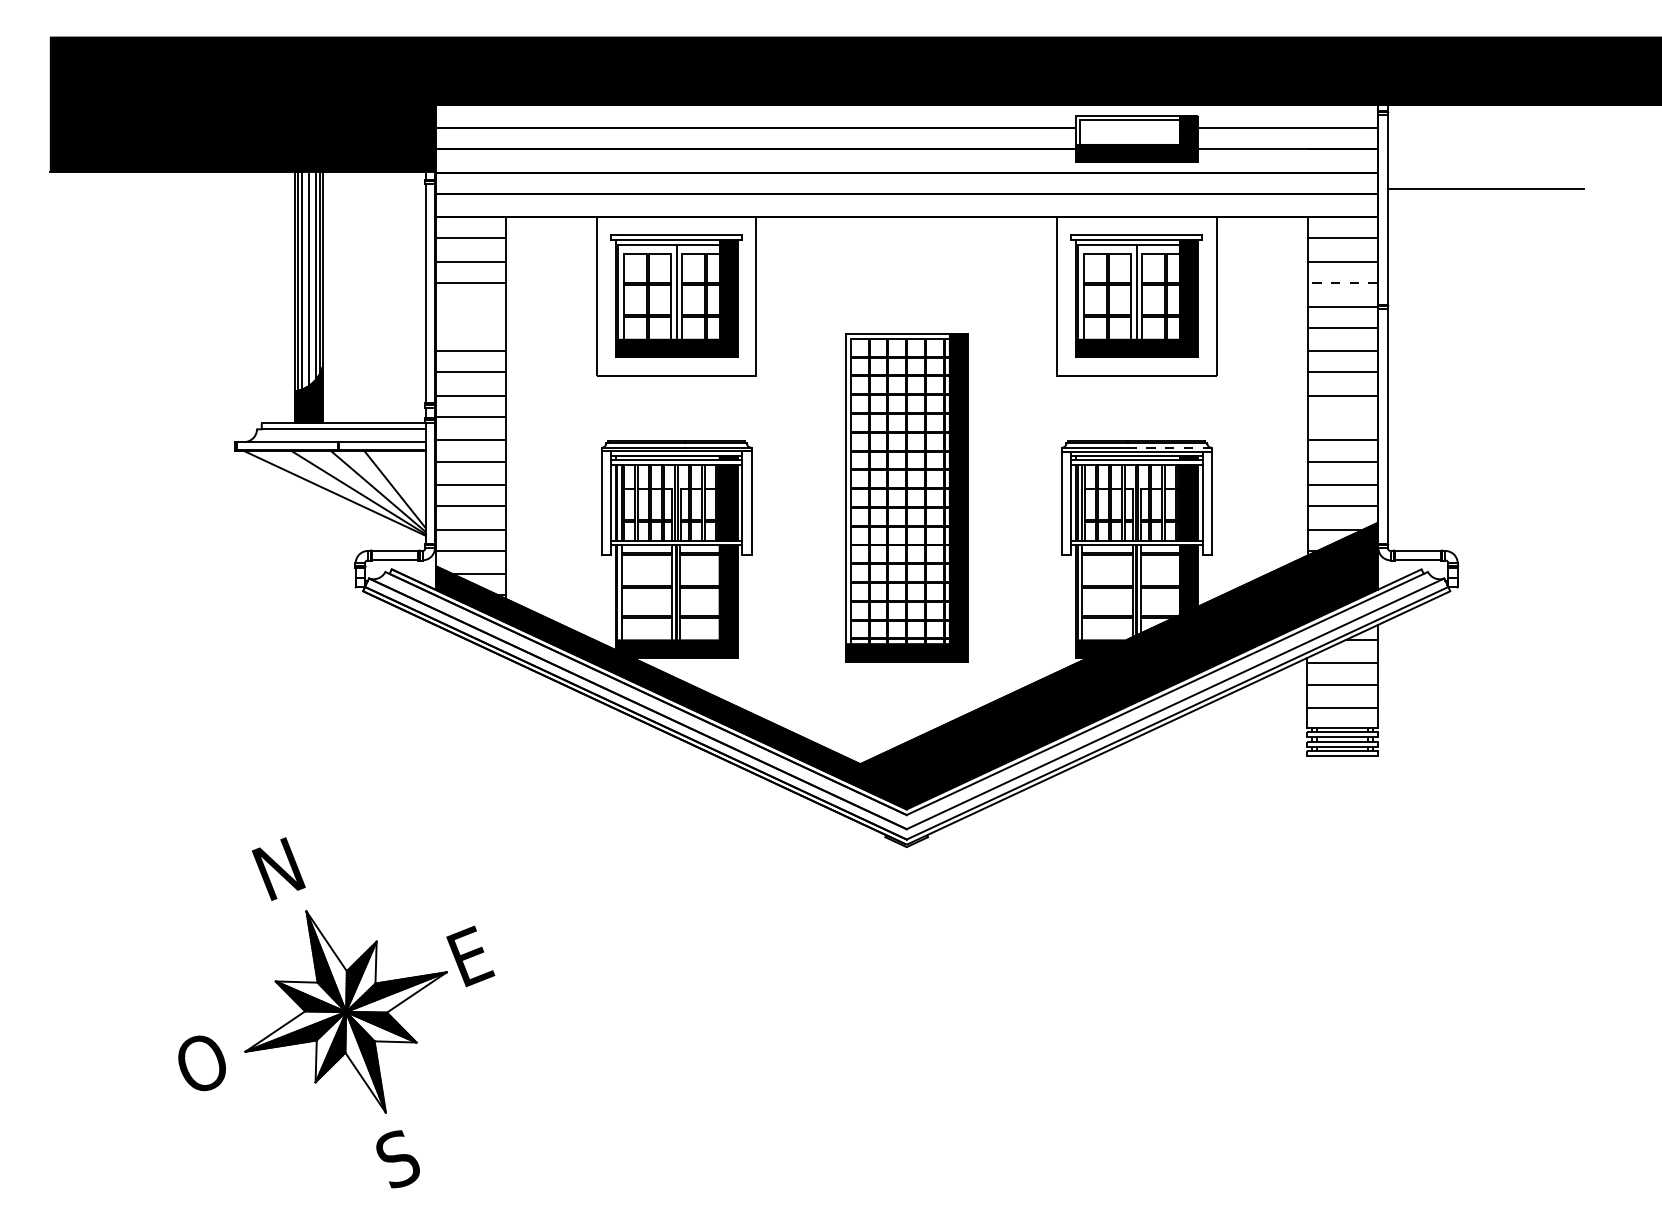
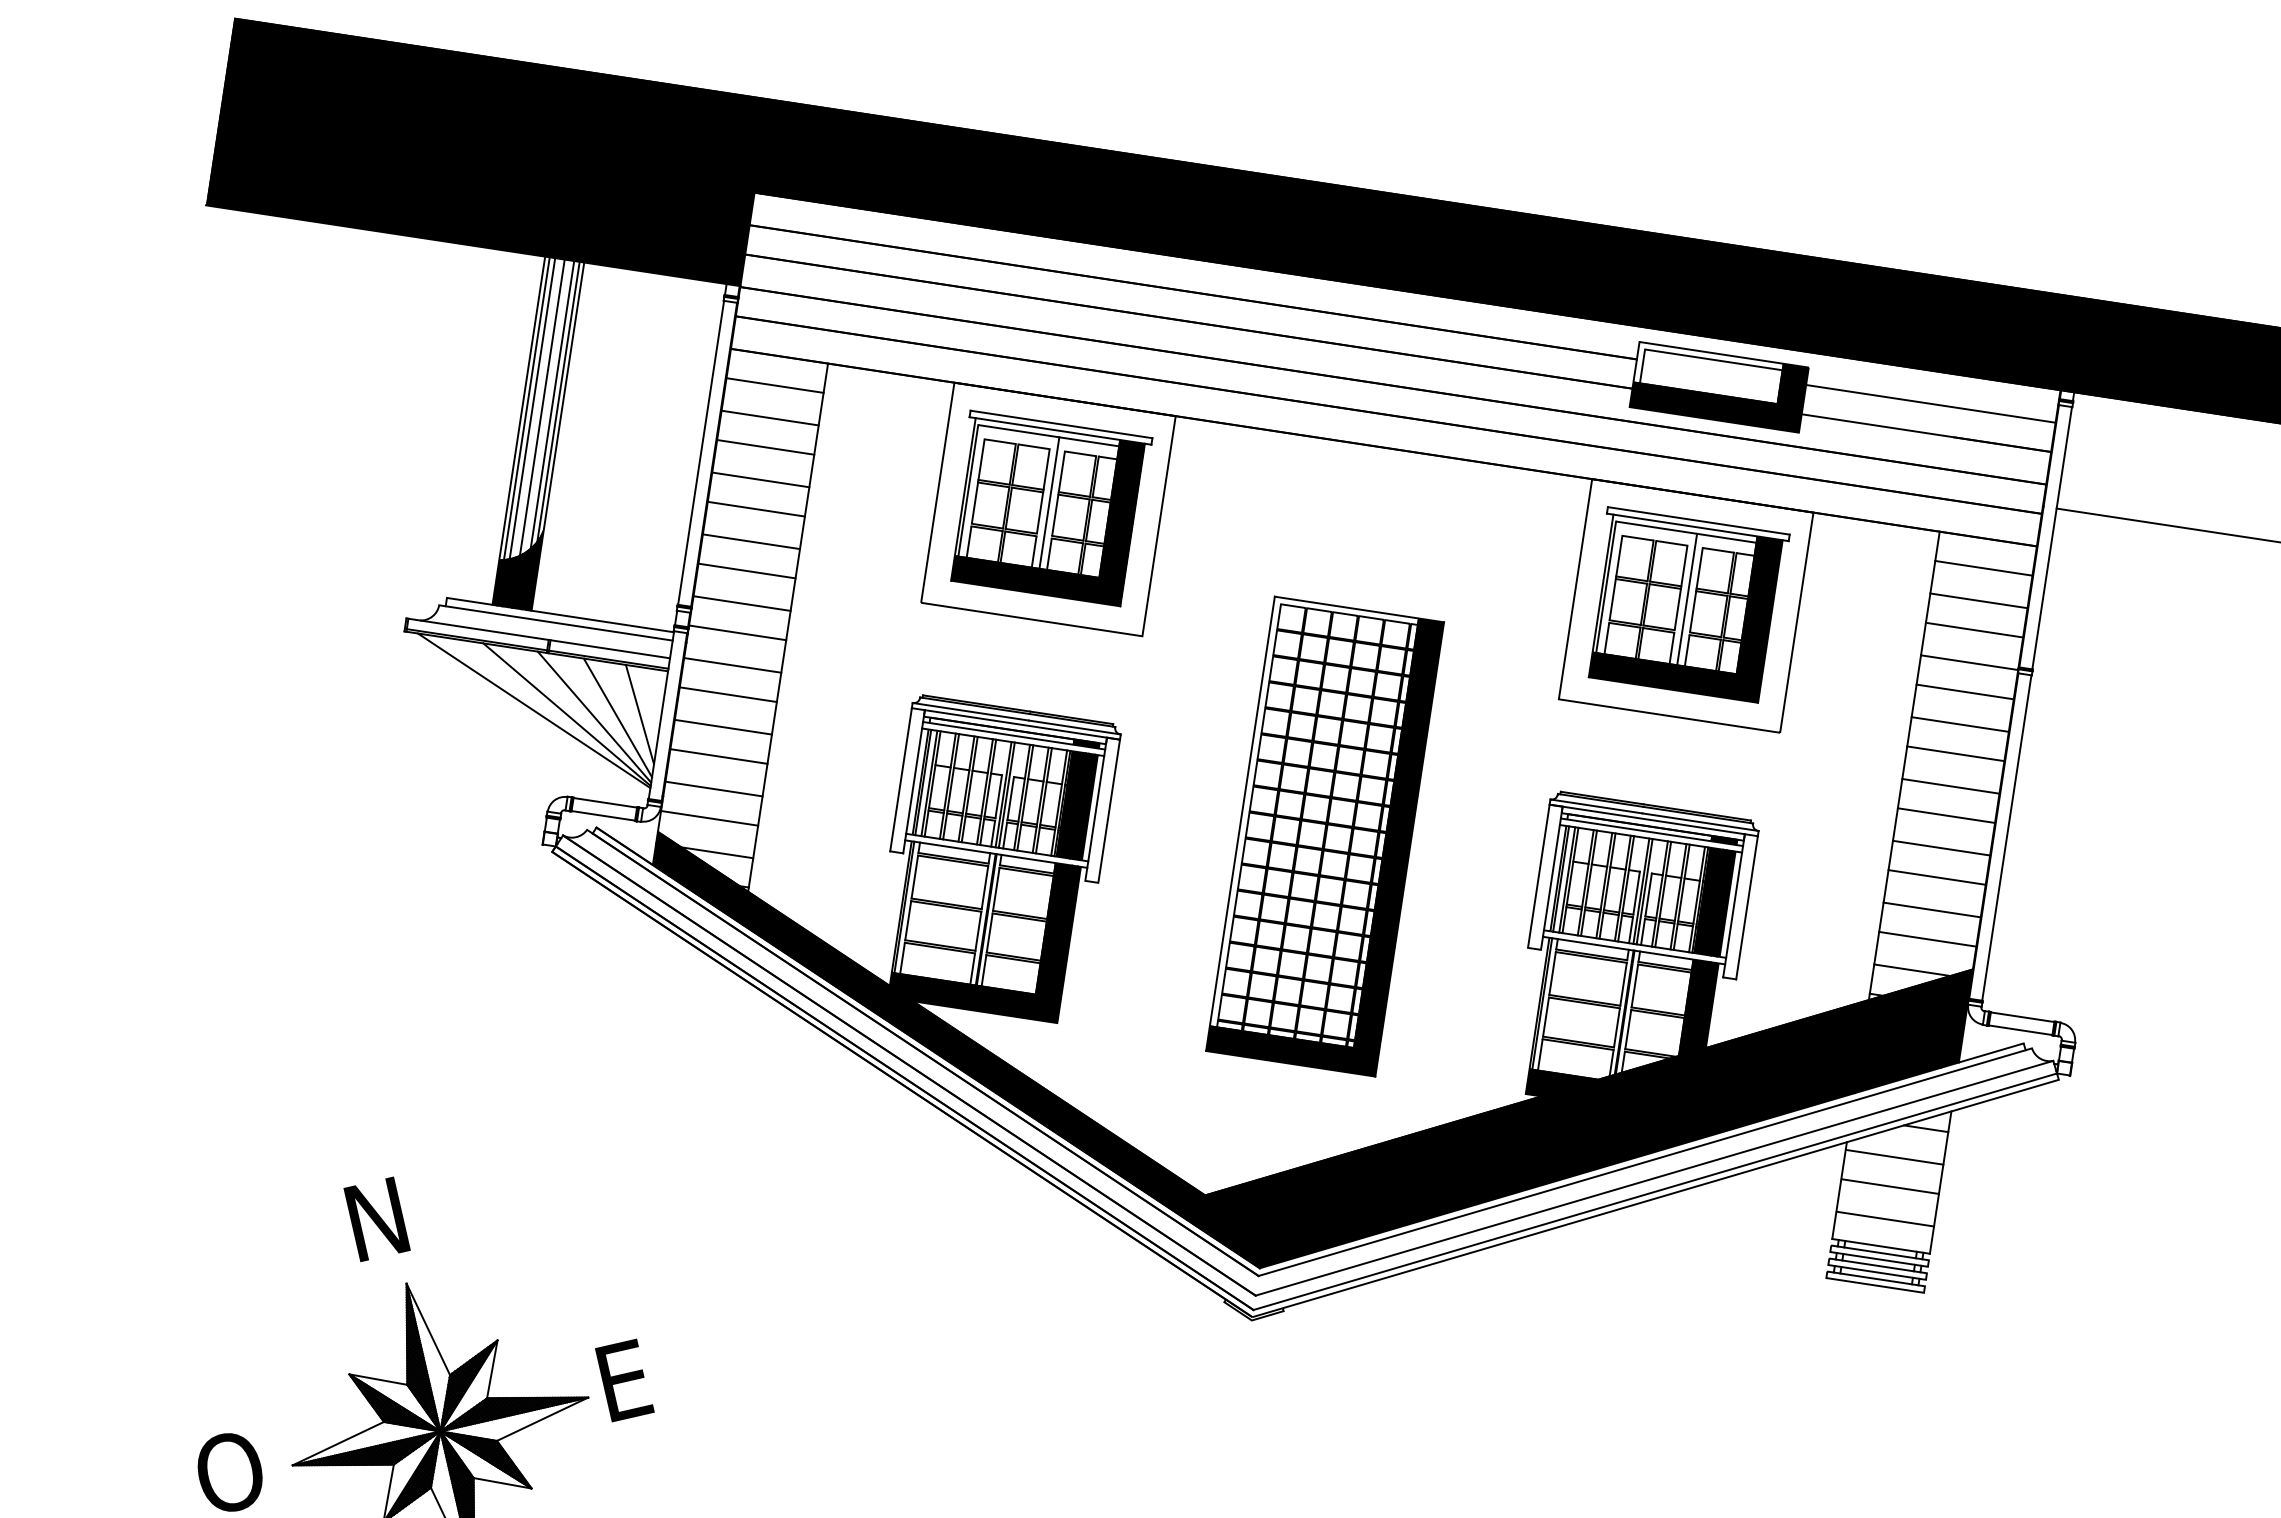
line: (1342, 283) -> (1973, 630), dashed -> solid
line: (470, 306) -> (760, 479), added
line: (470, 327) -> (756, 508), added
line: (1342, 416) -> (1946, 815), added
line: (1170, 447) -> (1701, 821), dashed -> solid
line: (410, 484) -> (640, 713), added

